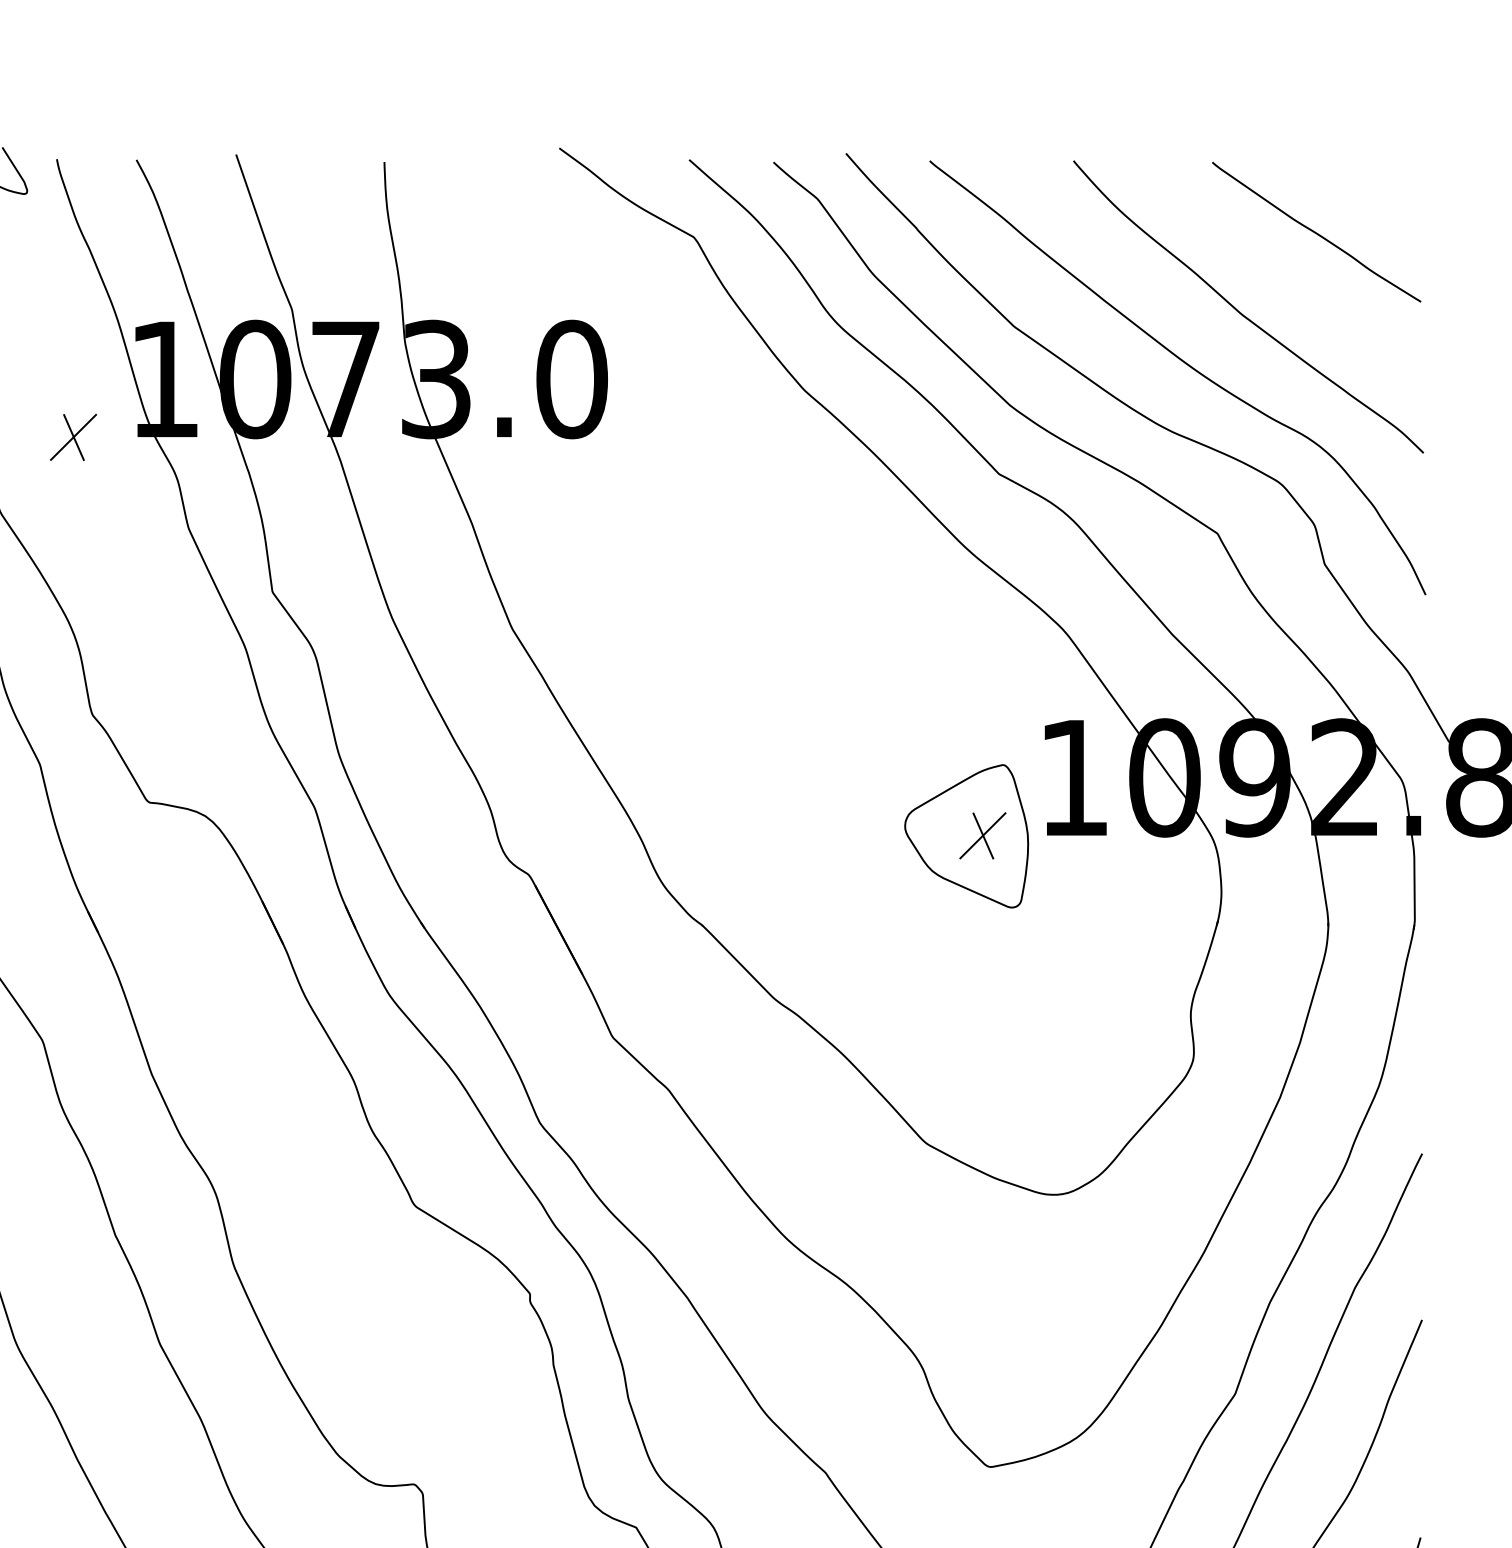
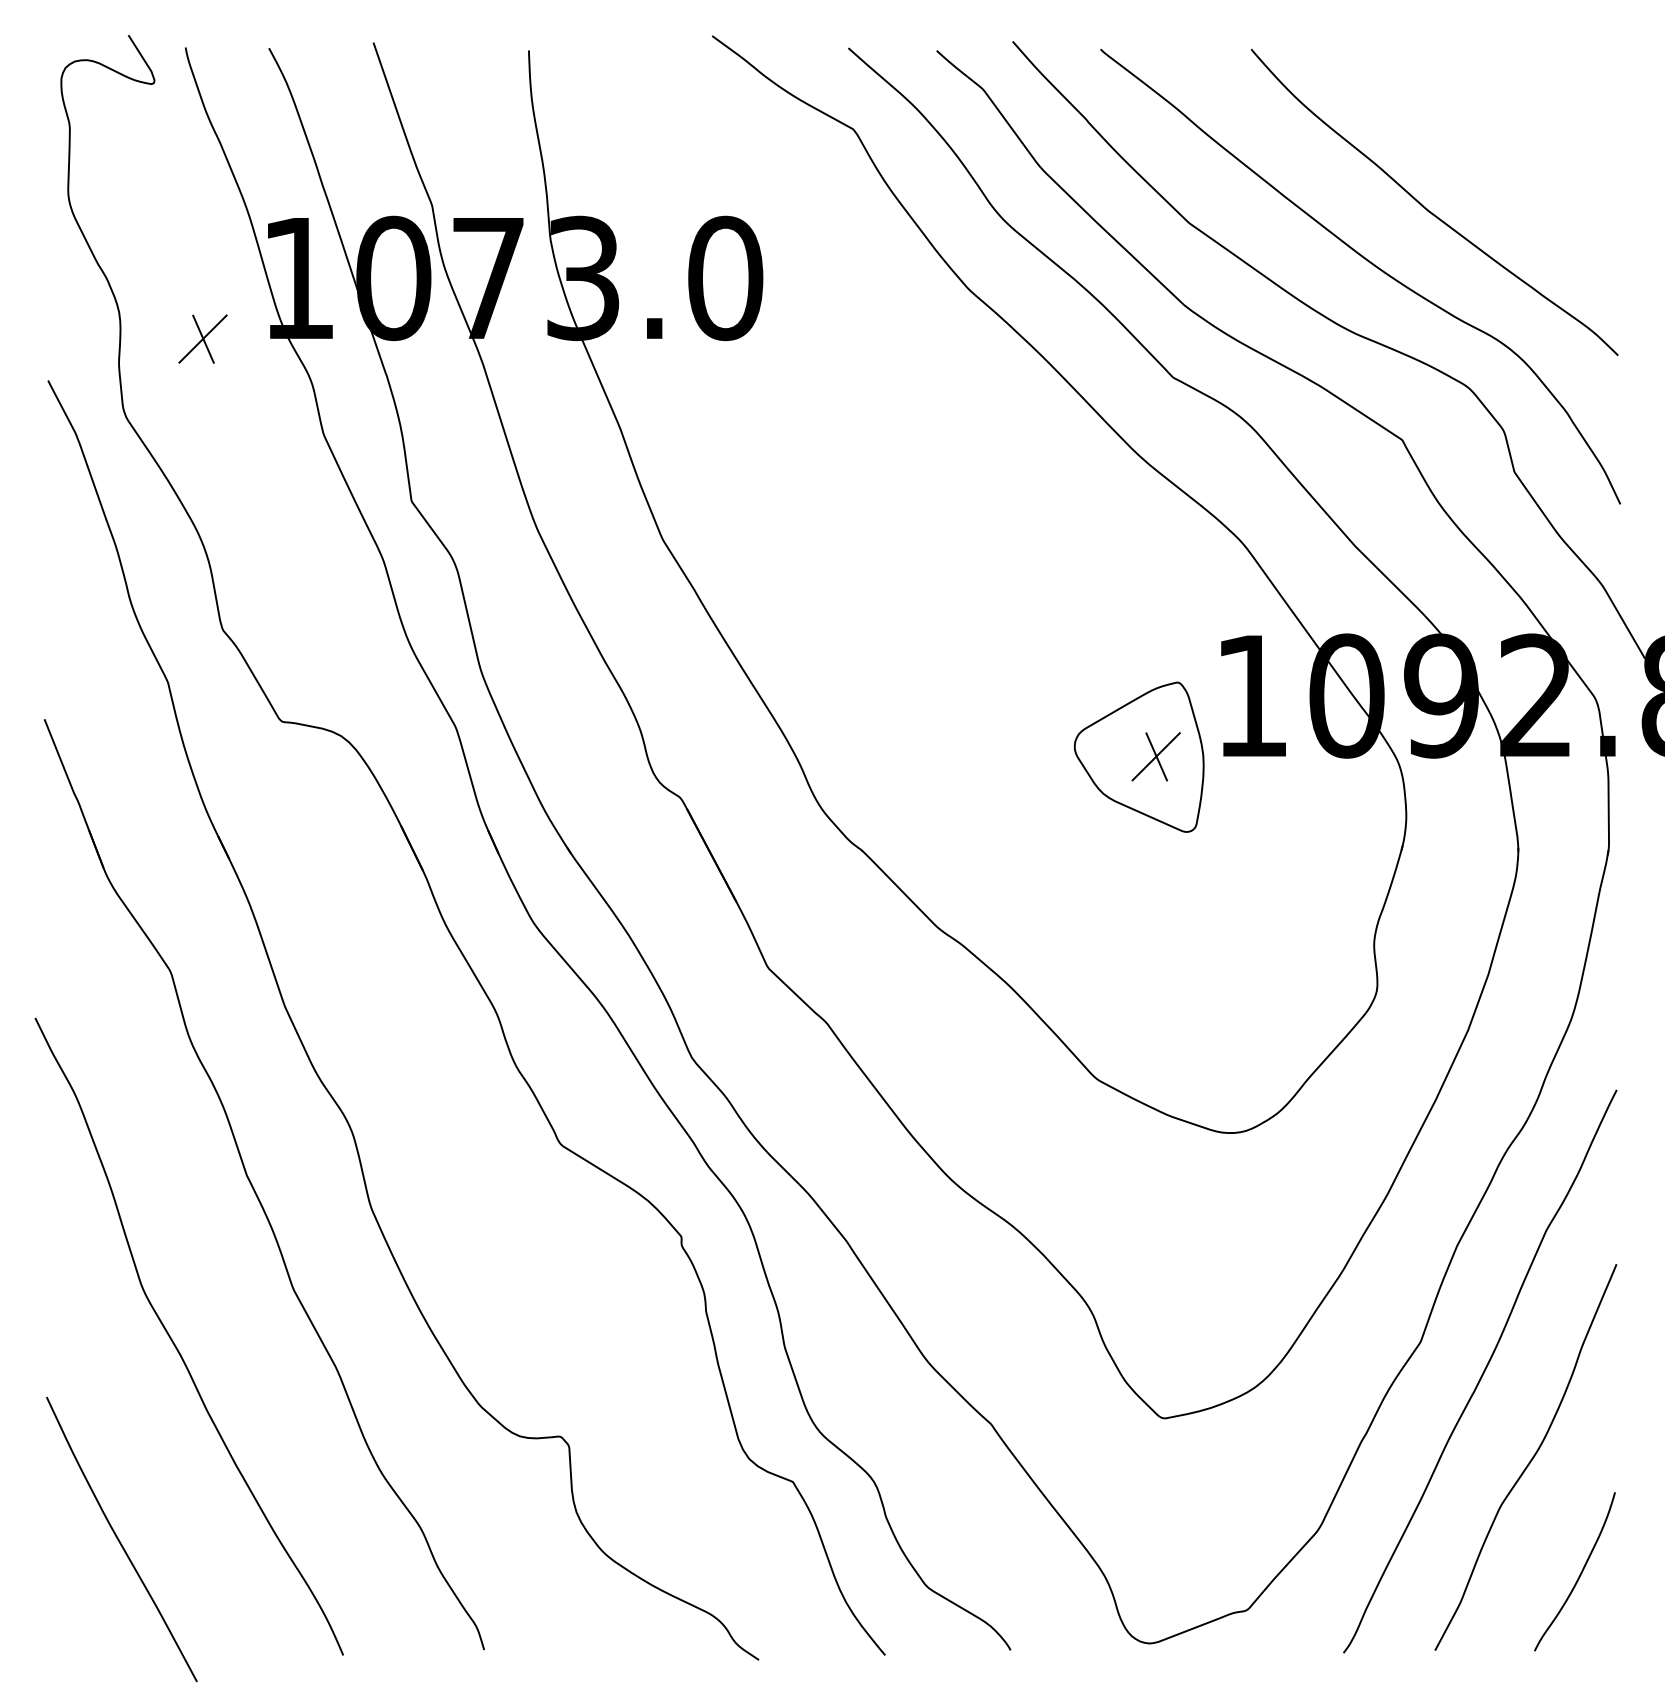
curve: (1316, 231) -> (1505, 123), removed

